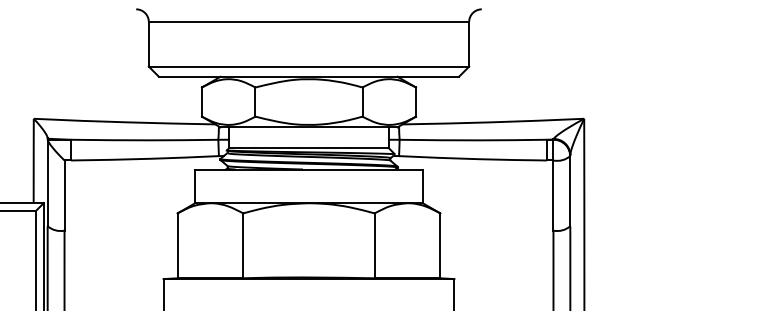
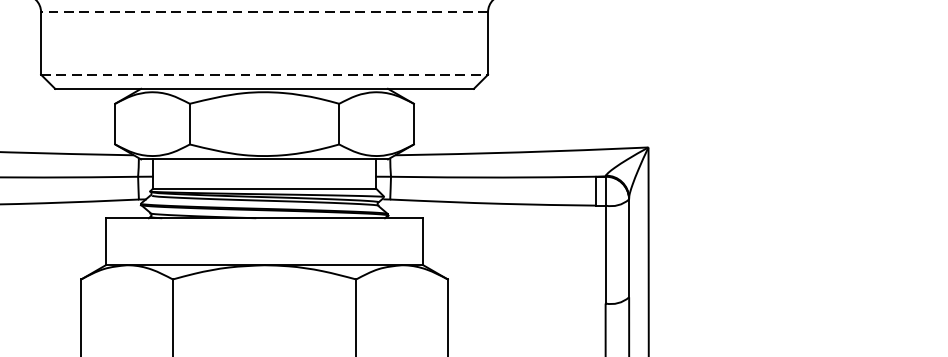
line: (308, 21) -> (263, 11), solid -> dashed
line: (309, 66) -> (265, 74), solid -> dashed

